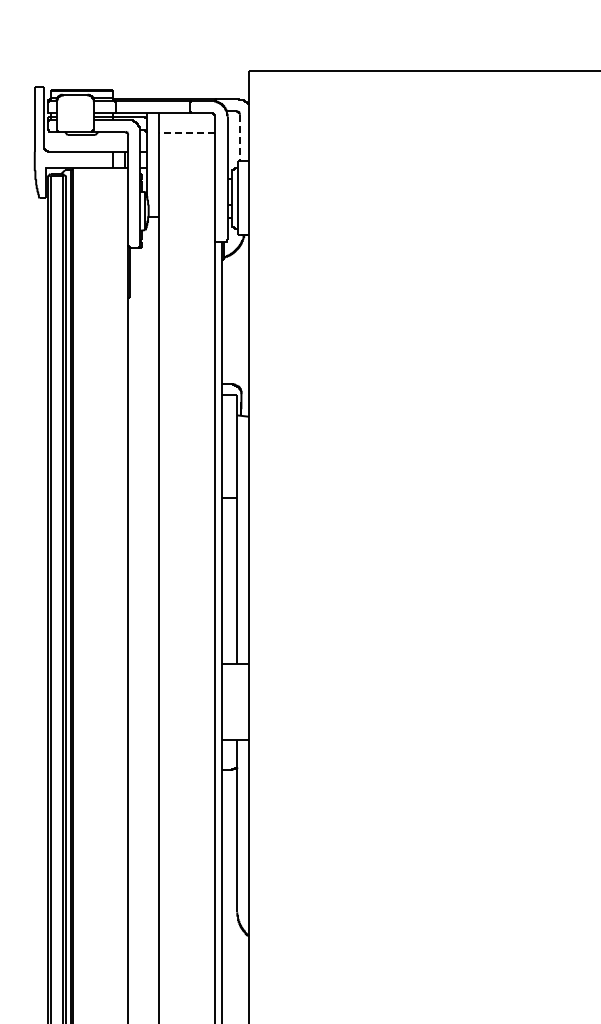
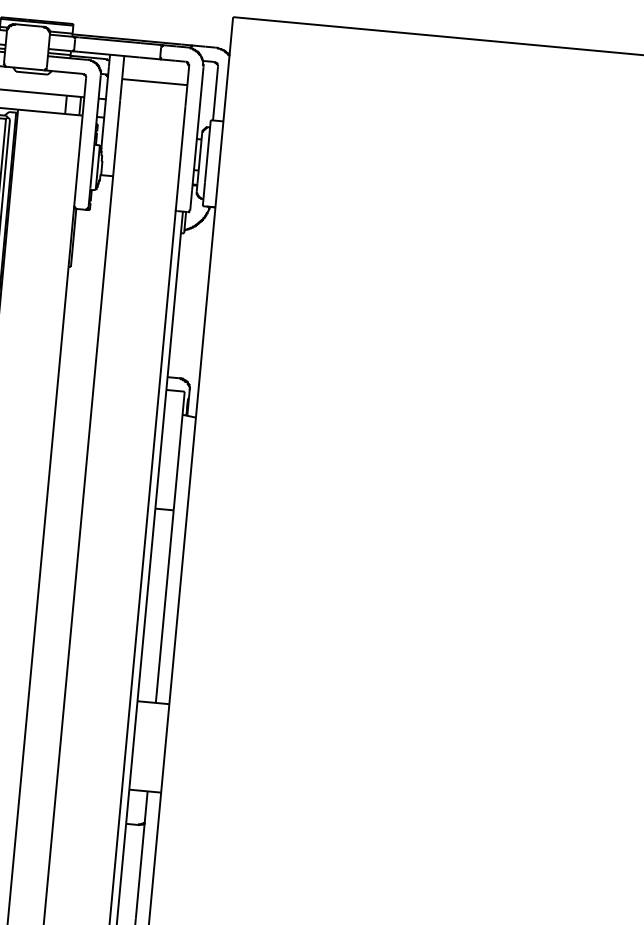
line: (186, 133) -> (153, 82), dashed -> solid
line: (239, 138) -> (214, 93), dashed -> solid

